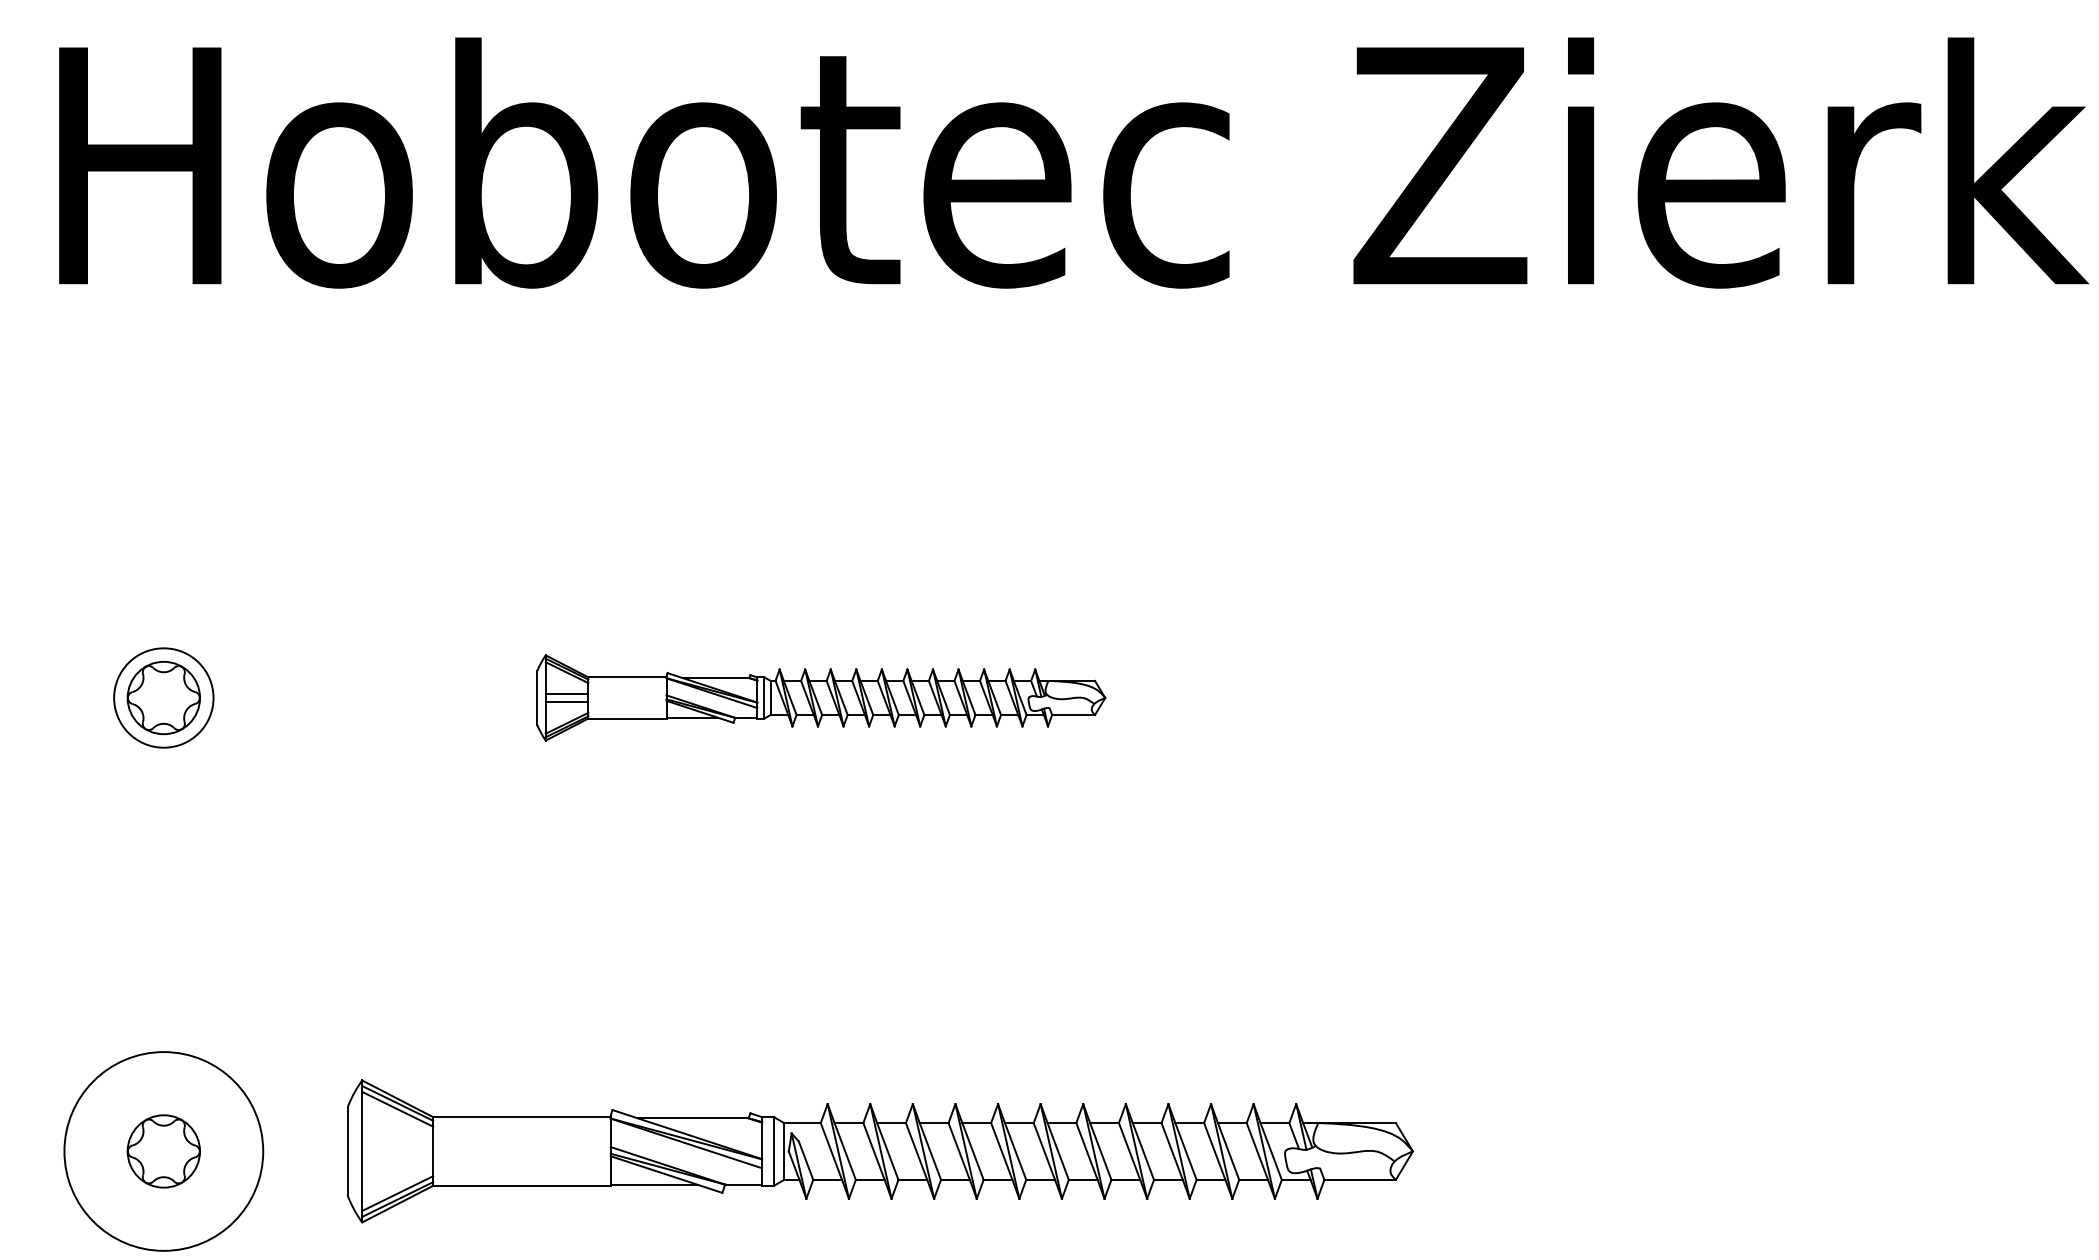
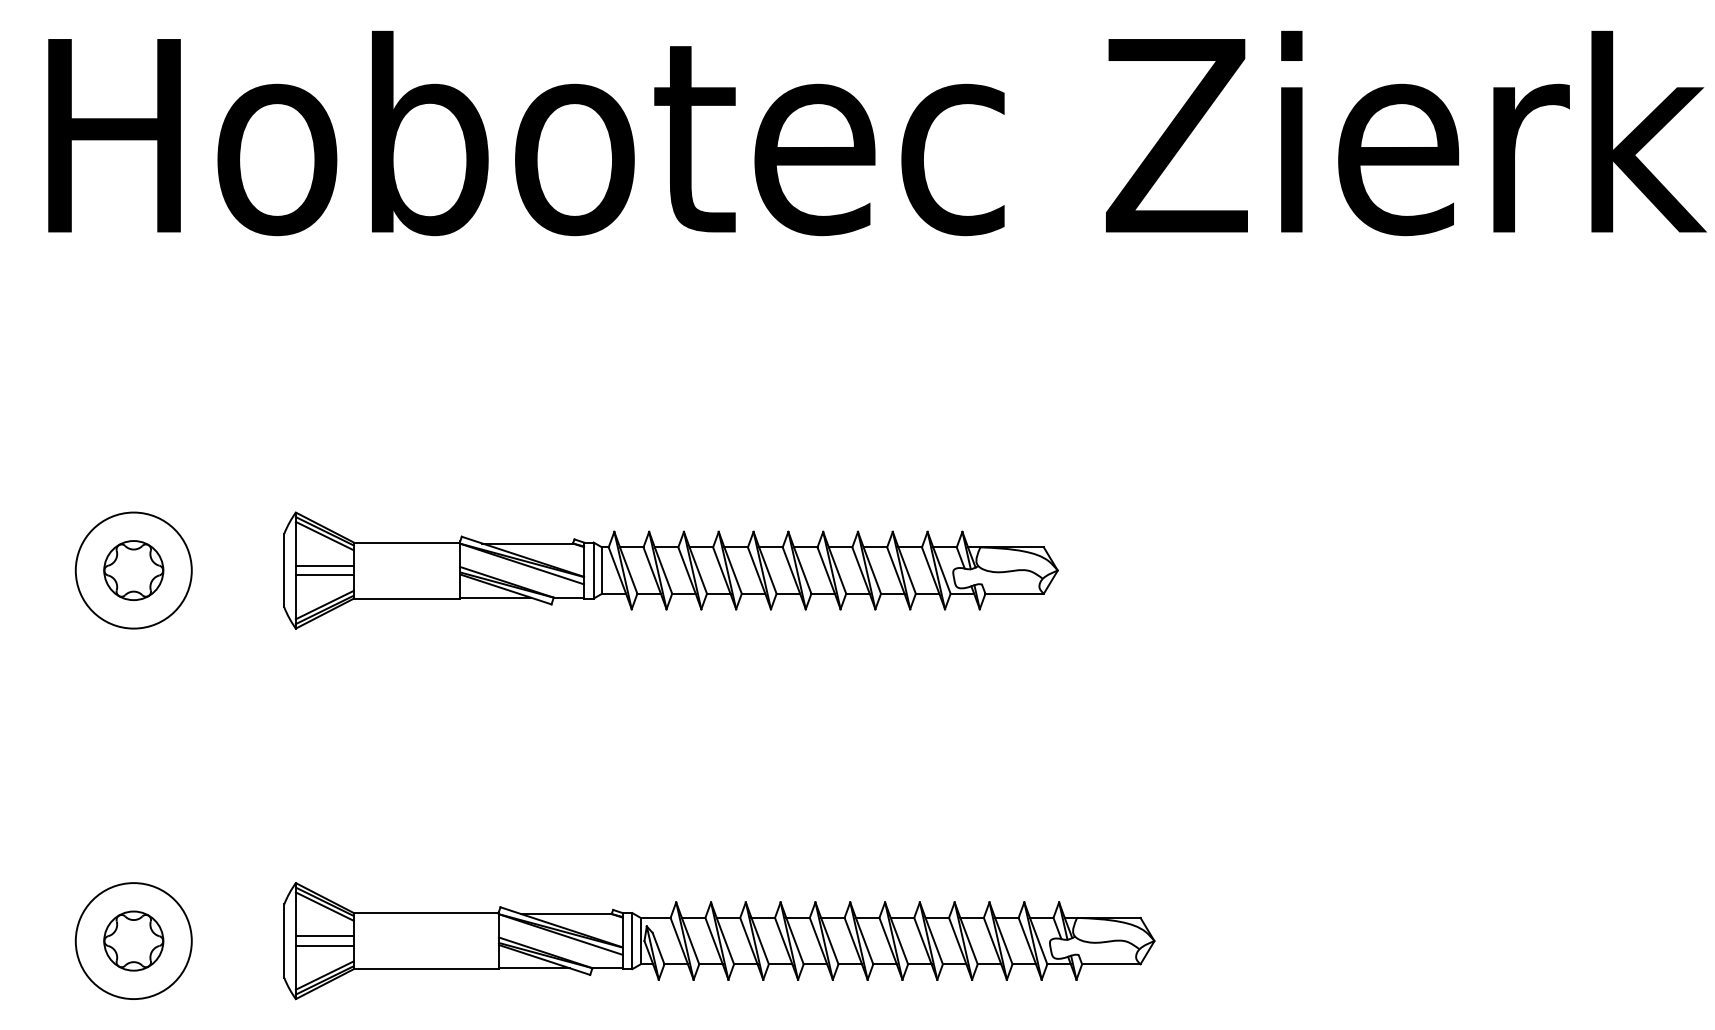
circle: (163, 697) -> (133, 570), size x1.43
part: (820, 697) -> (670, 570), size x1.67
line: (397, 1145) -> (324, 936), added
circle: (163, 1151) -> (133, 941), size x0.71
line: (397, 1156) -> (324, 945), added

